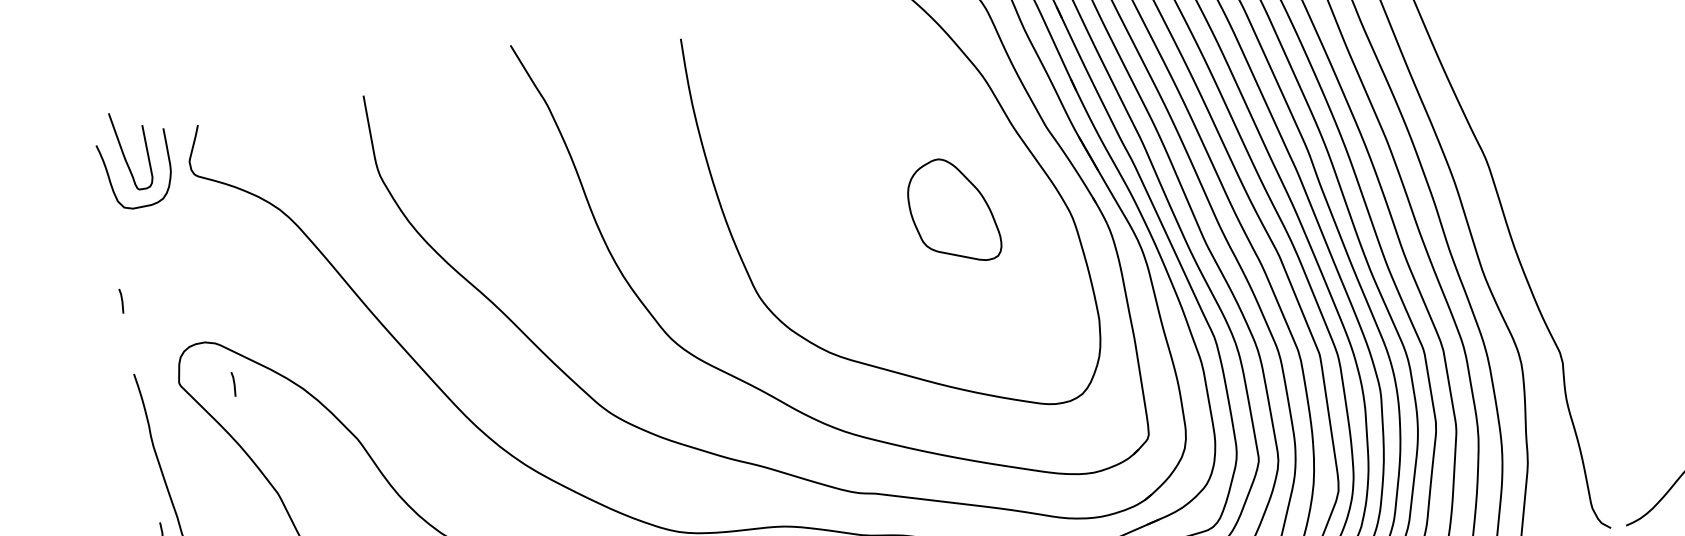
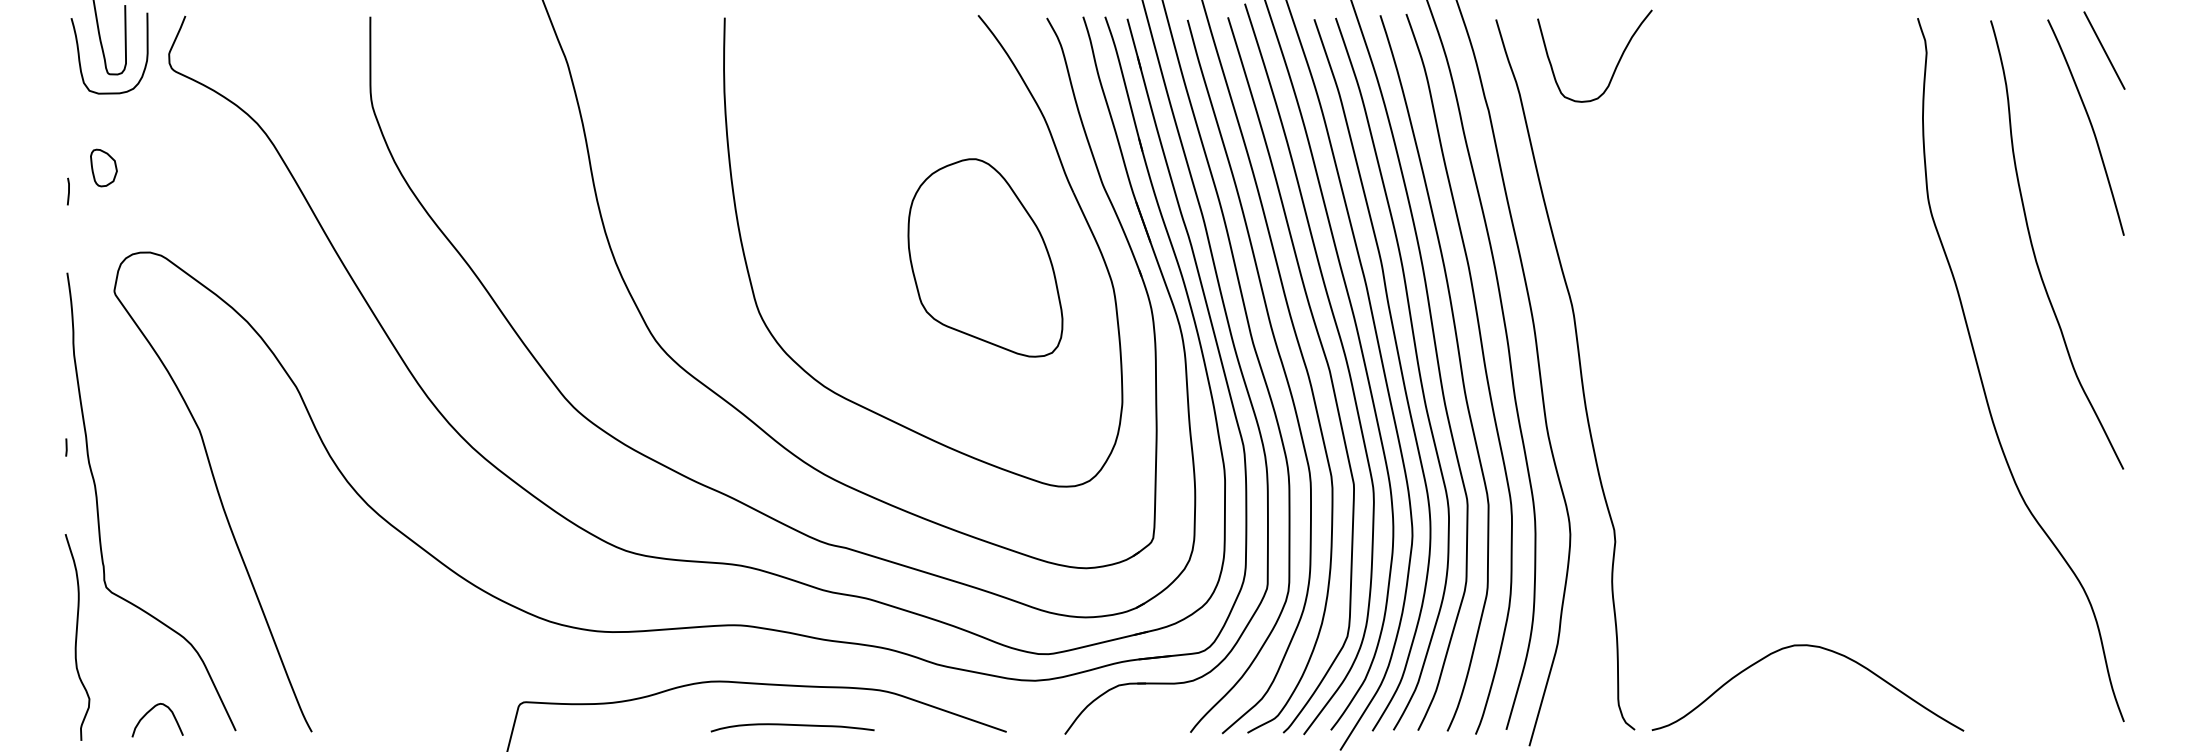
part: (953, 211) -> (985, 257), size x1.67
part: (149, 273) -> (103, 167), added
line: (234, 384) -> (173, 303), removed

